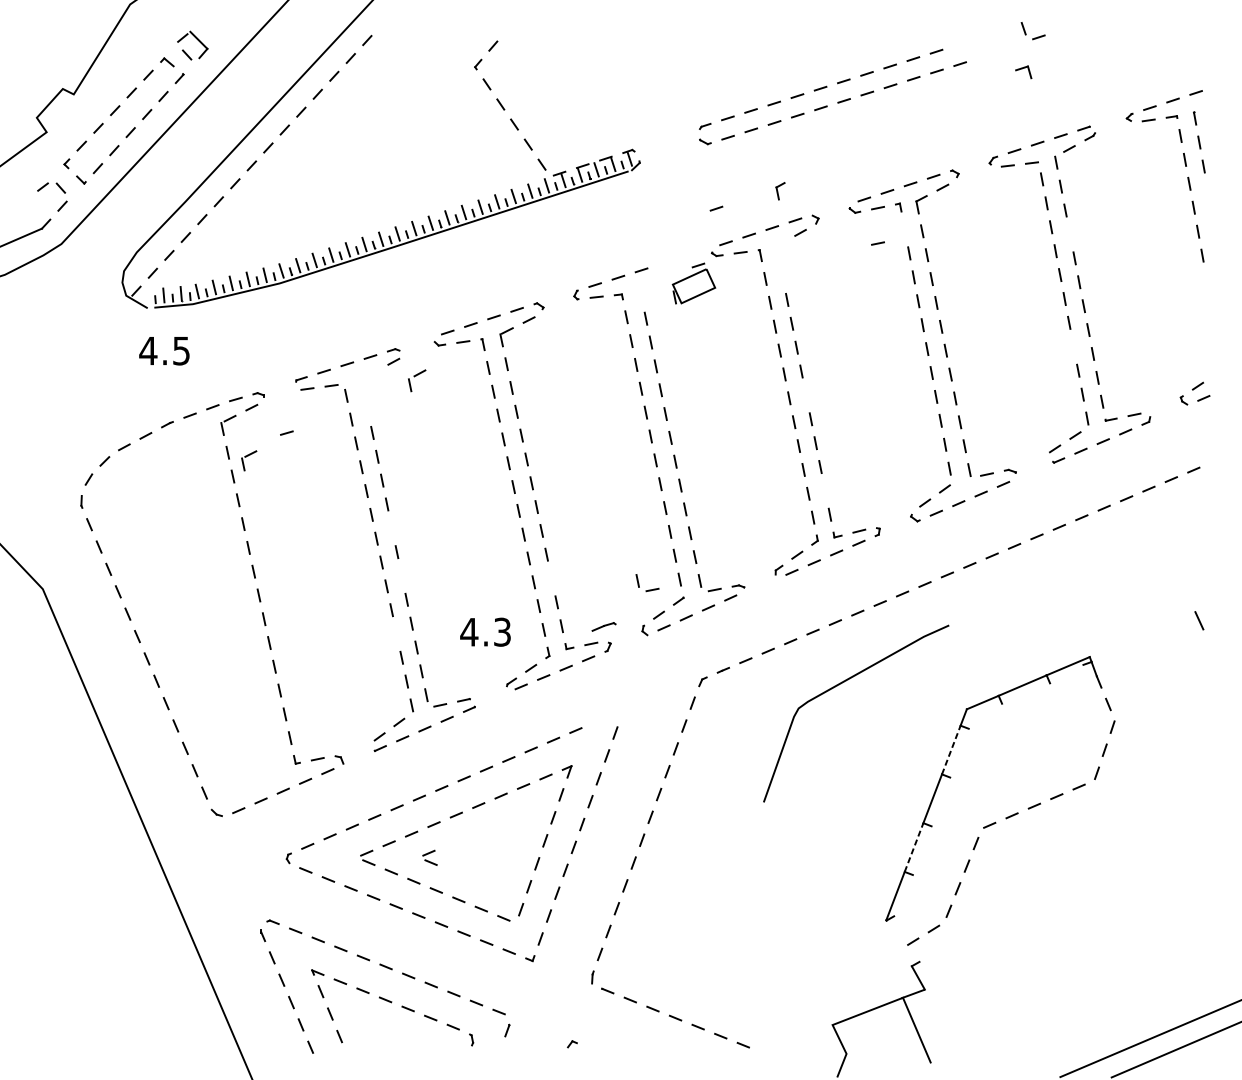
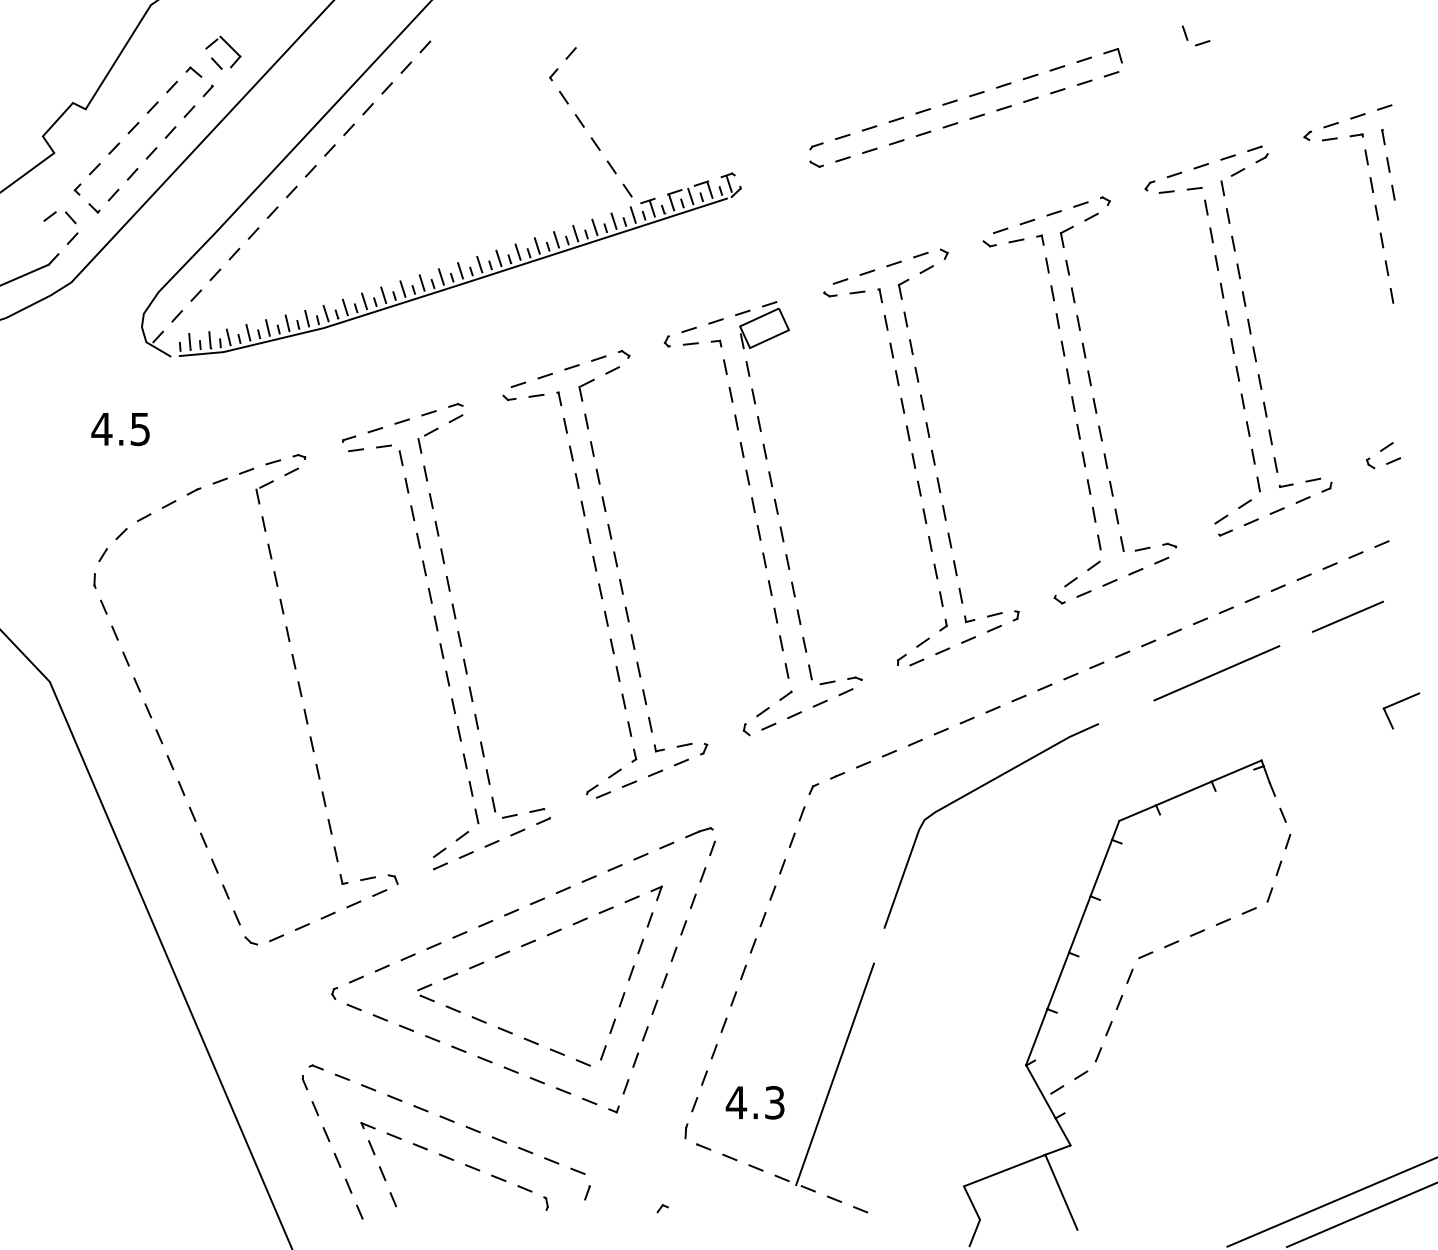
part: (1023, 72) -> (1112, 55), moved
part: (780, 190) -> (903, 288), moved
line: (716, 208) -> (829, 241), removed
line: (904, 229) -> (1047, 265), added
line: (1069, 234) -> (1238, 271), added
line: (878, 243) -> (1016, 281), removed
line: (782, 276) -> (905, 319), added
part: (694, 283) -> (764, 325), moved
line: (1073, 346) -> (1242, 401), added
text: (164, 351) -> (120, 429), moved
part: (416, 380) -> (427, 440), moved
line: (806, 395) -> (933, 457), added
line: (367, 409) -> (425, 473), added
line: (287, 433) -> (332, 501), removed
part: (249, 460) -> (288, 533), removed
line: (825, 491) -> (955, 568), added
line: (391, 528) -> (453, 611), added
line: (1164, 532) -> (1347, 616), added
line: (401, 575) -> (465, 666), added
line: (551, 578) -> (638, 669), added
line: (1050, 581) -> (1216, 673), added
part: (648, 589) -> (750, 682), removed
line: (1210, 605) -> (1401, 700), added
part: (604, 626) -> (699, 832), moved
text: (484, 632) -> (754, 1102), moved
line: (396, 633) -> (459, 733), added
line: (951, 749) -> (1101, 867), dashed -> solid
line: (914, 847) -> (1058, 980), dashed -> solid
part: (429, 857) -> (497, 992), removed
line: (721, 927) -> (835, 1073), added
line: (898, 943) -> (1040, 1091), added

